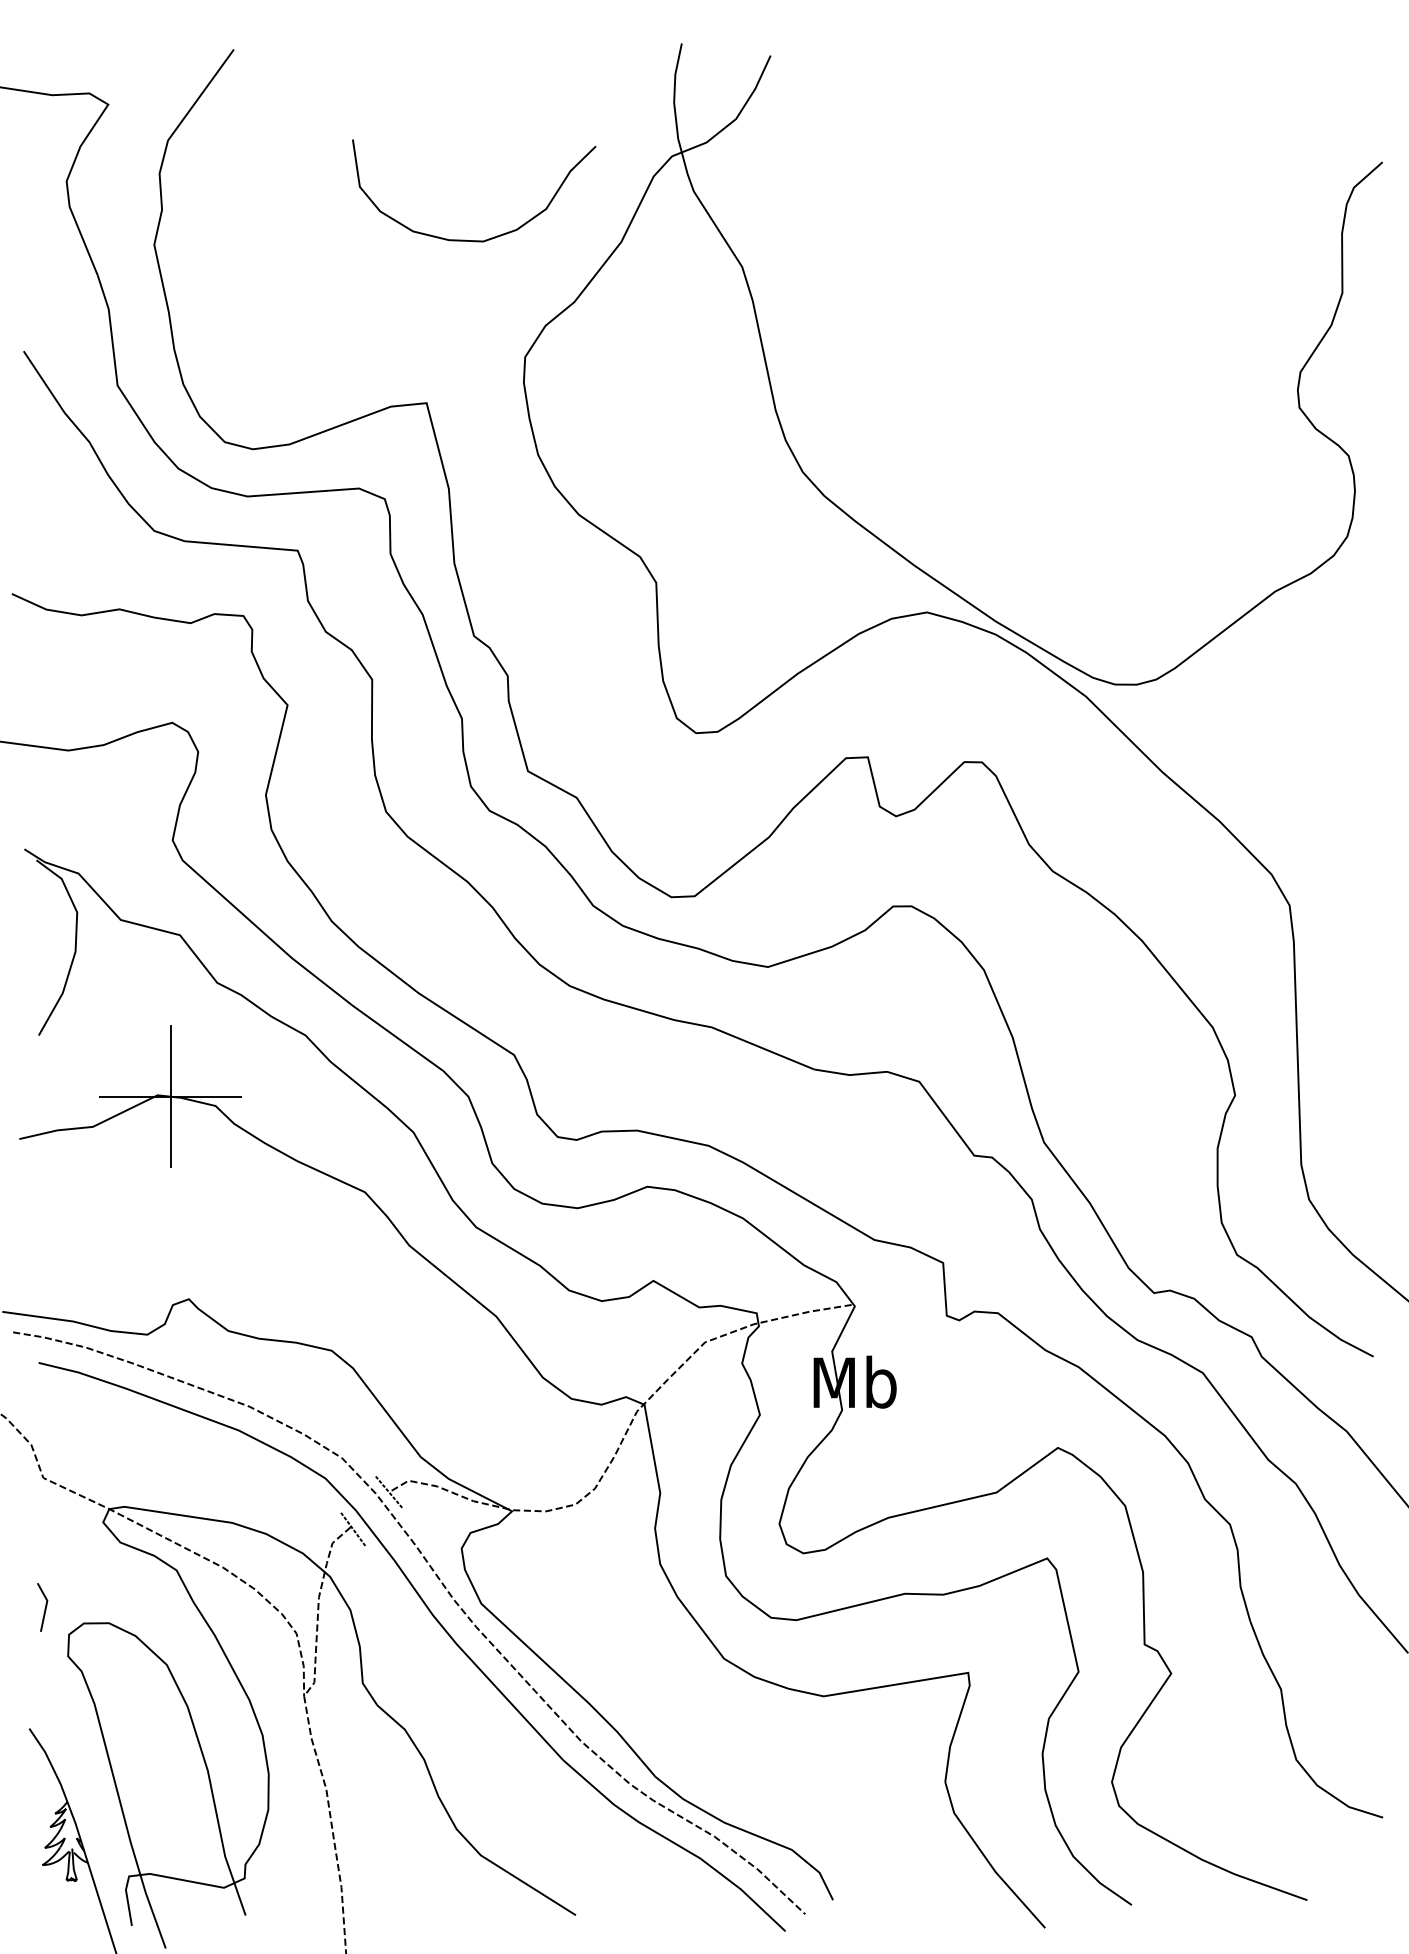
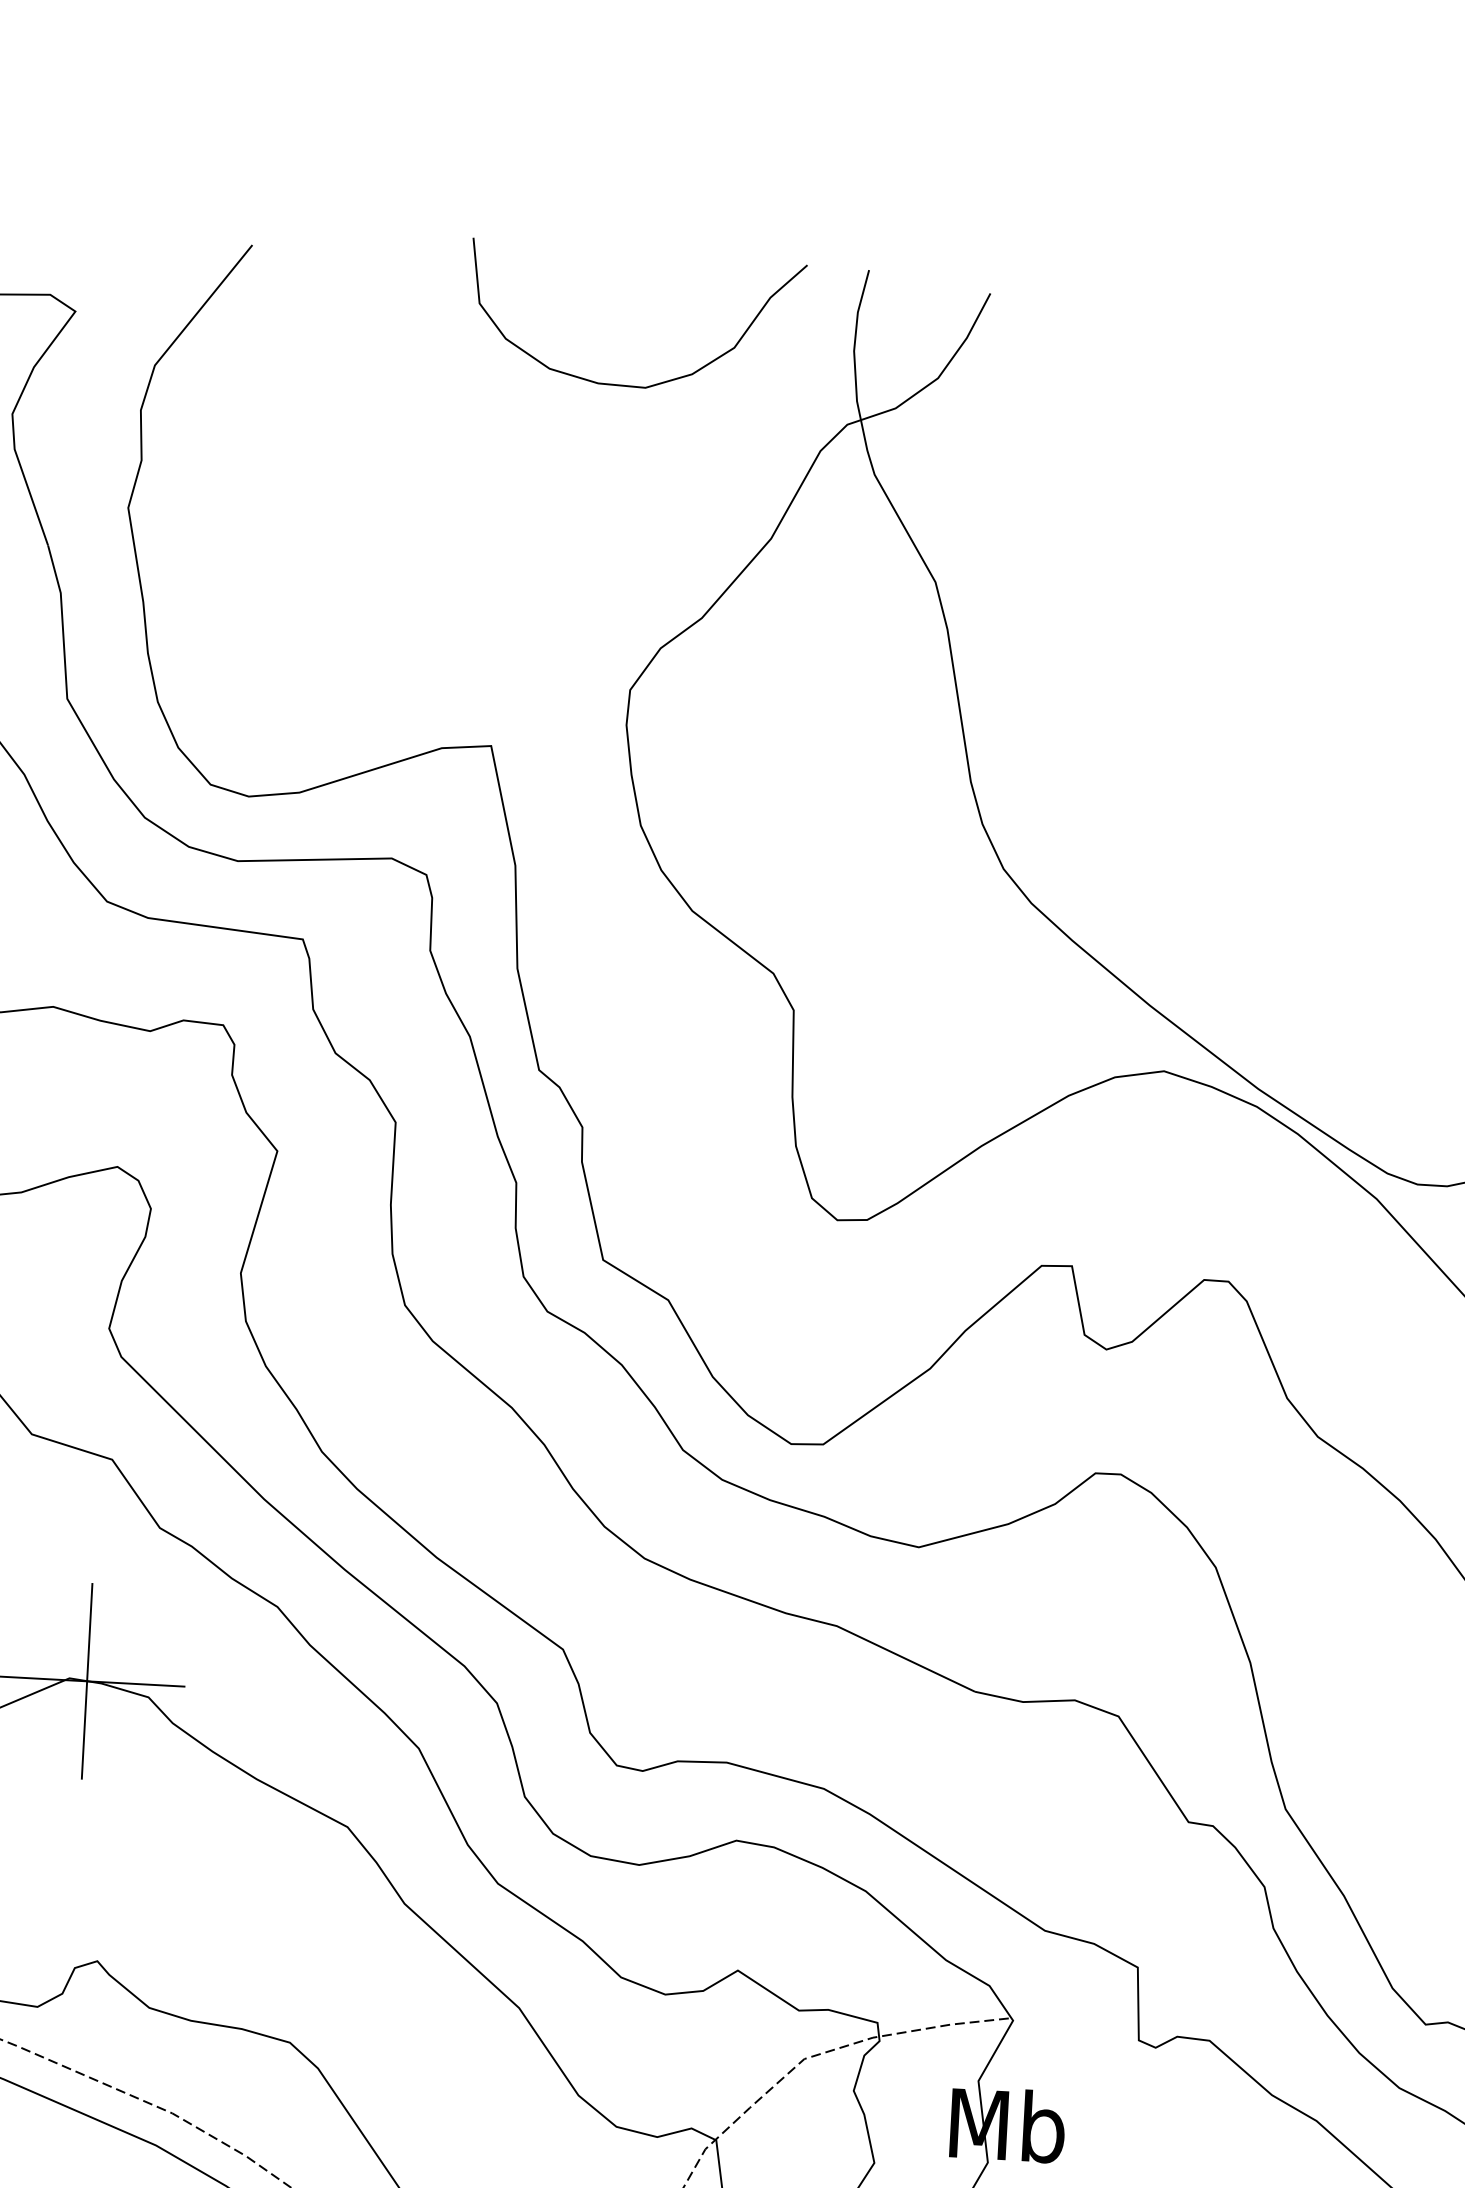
curve: (465, 239) -> (621, 383), moved

